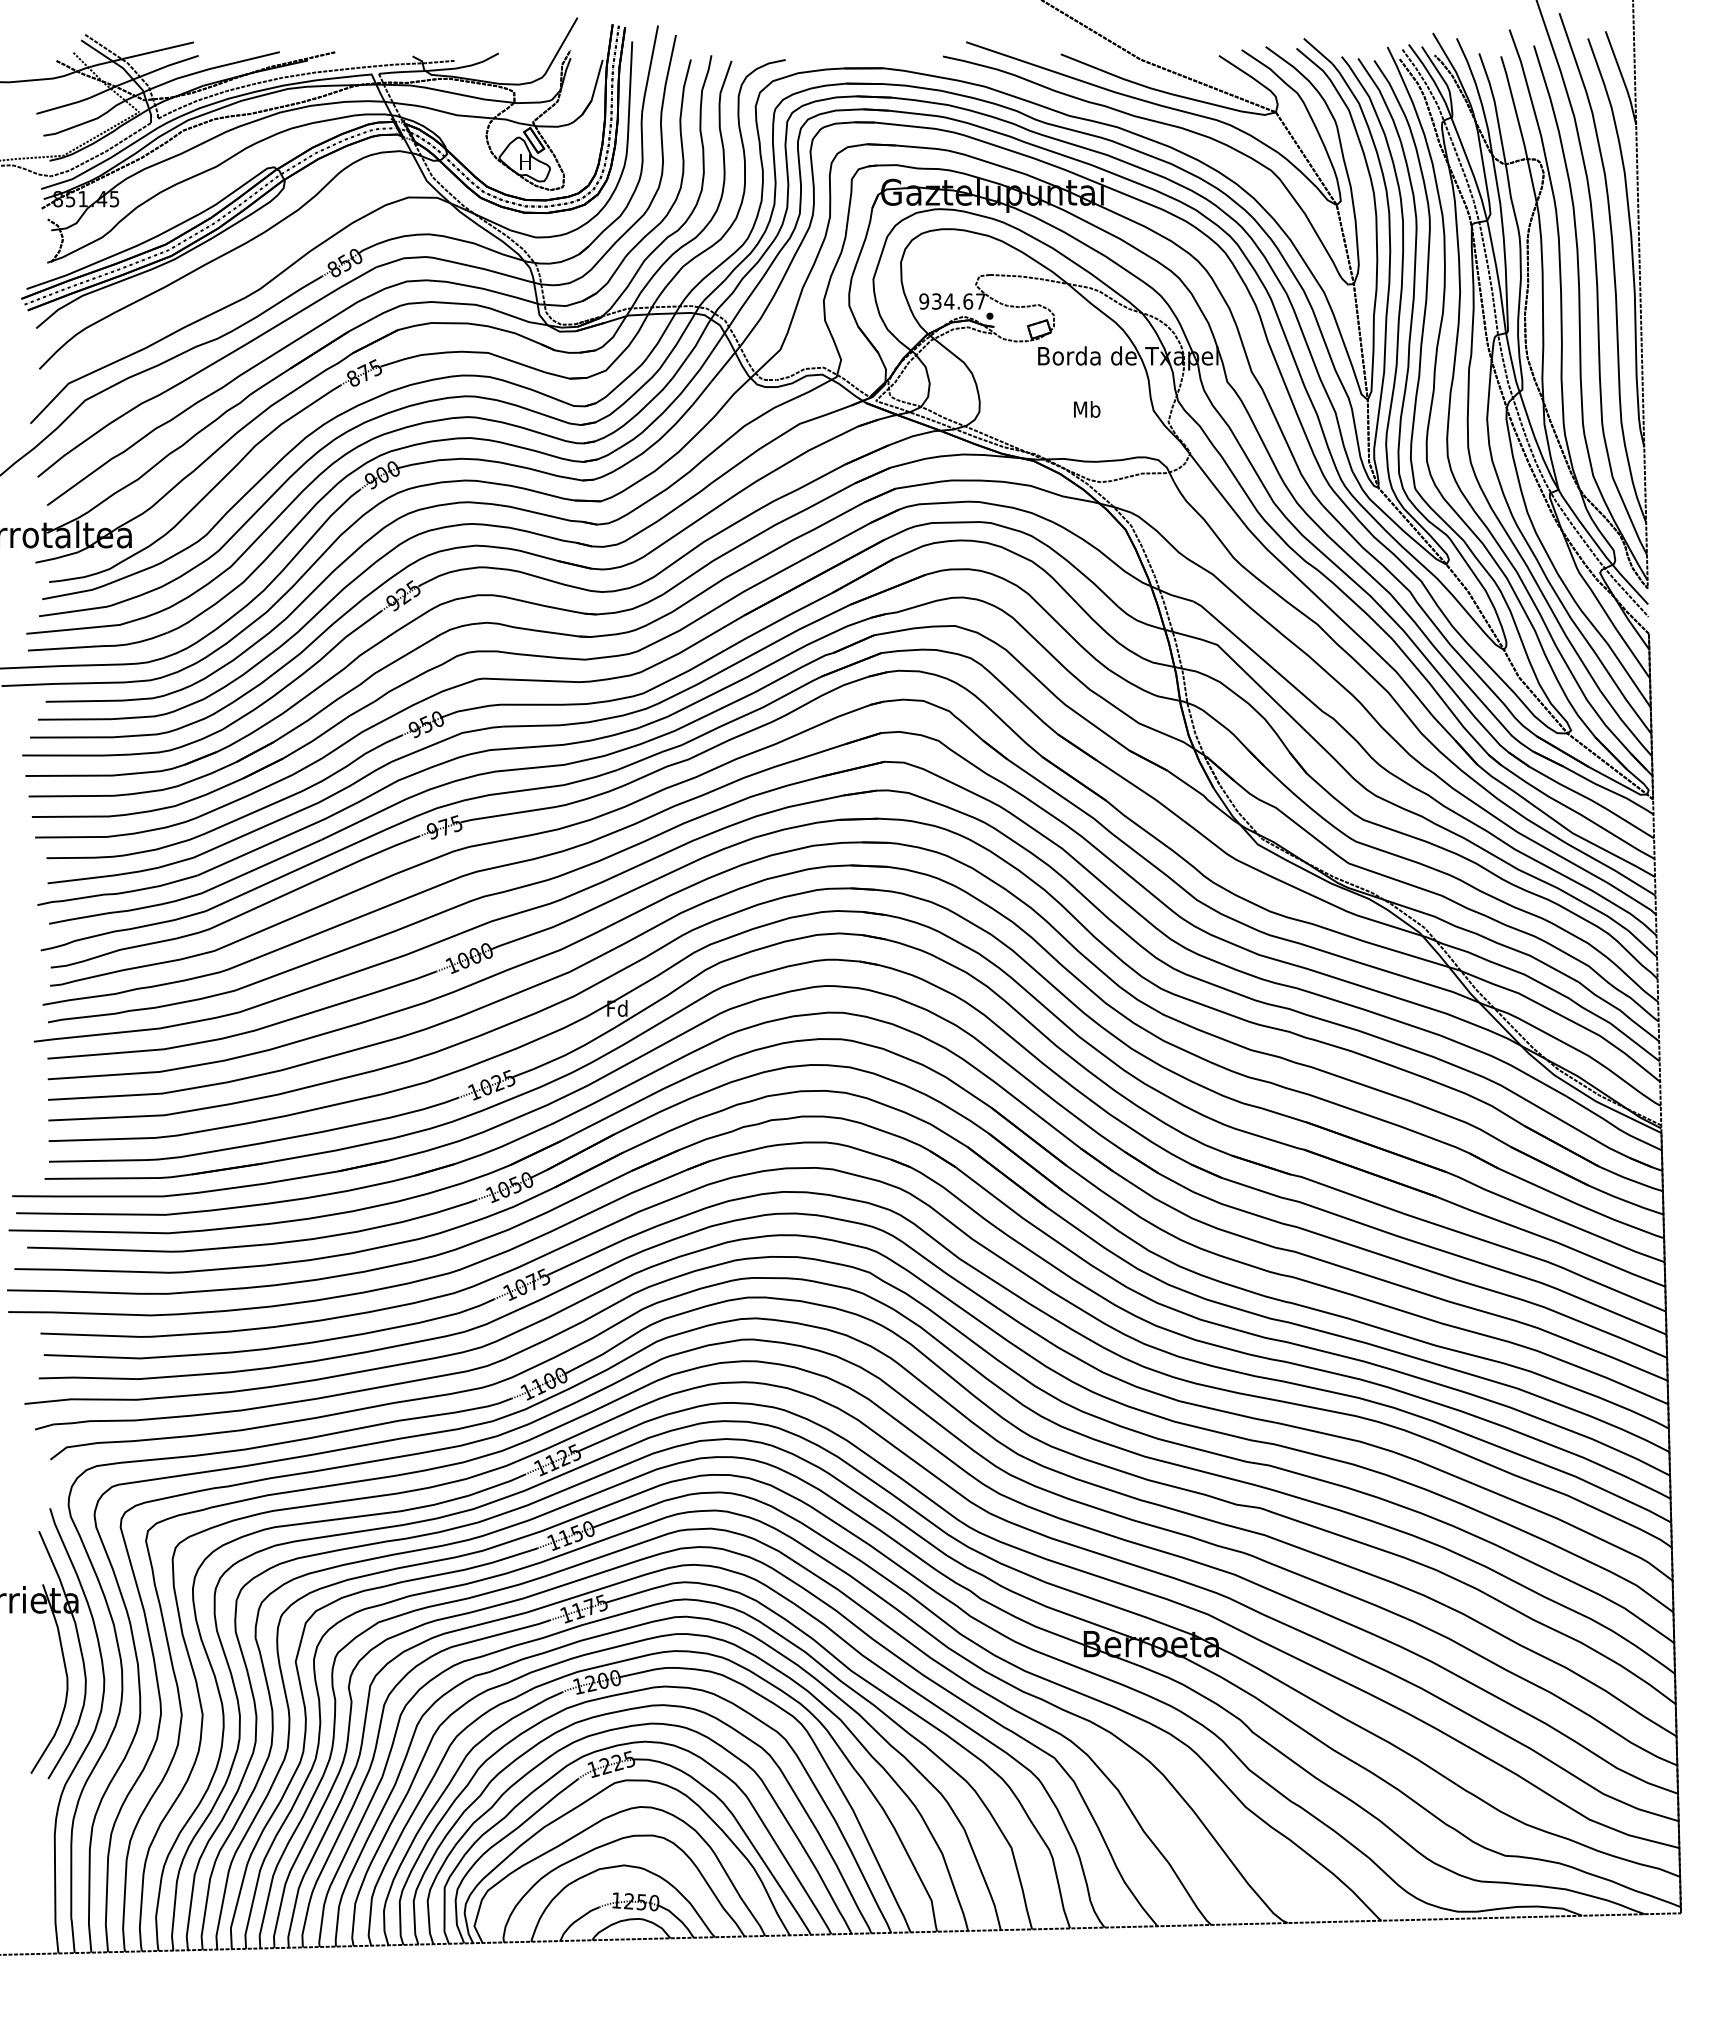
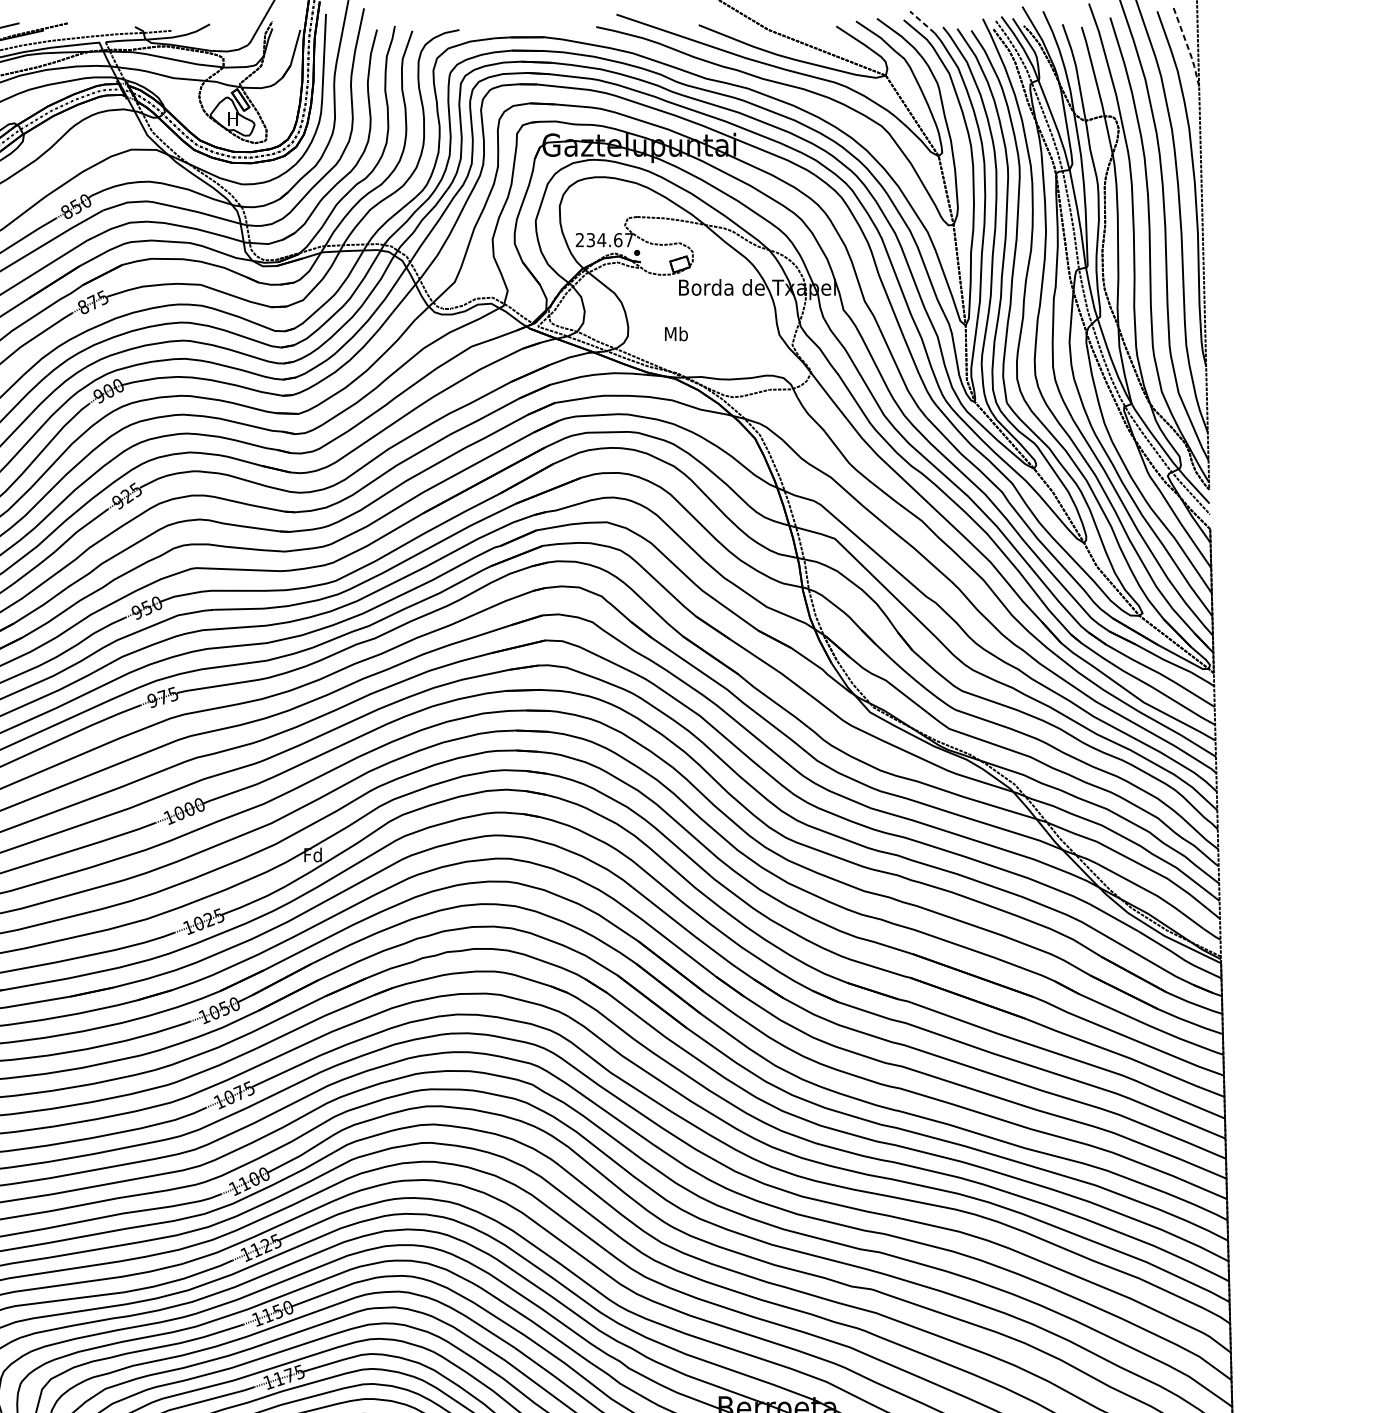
line: (1317, 50) -> (921, 21), solid -> dashed
line: (1622, 78) -> (1187, 46), solid -> dashed
text: (924, 301) -> (580, 240), 934.67 -> 234.67
text: (1087, 409) -> (676, 334), moved

